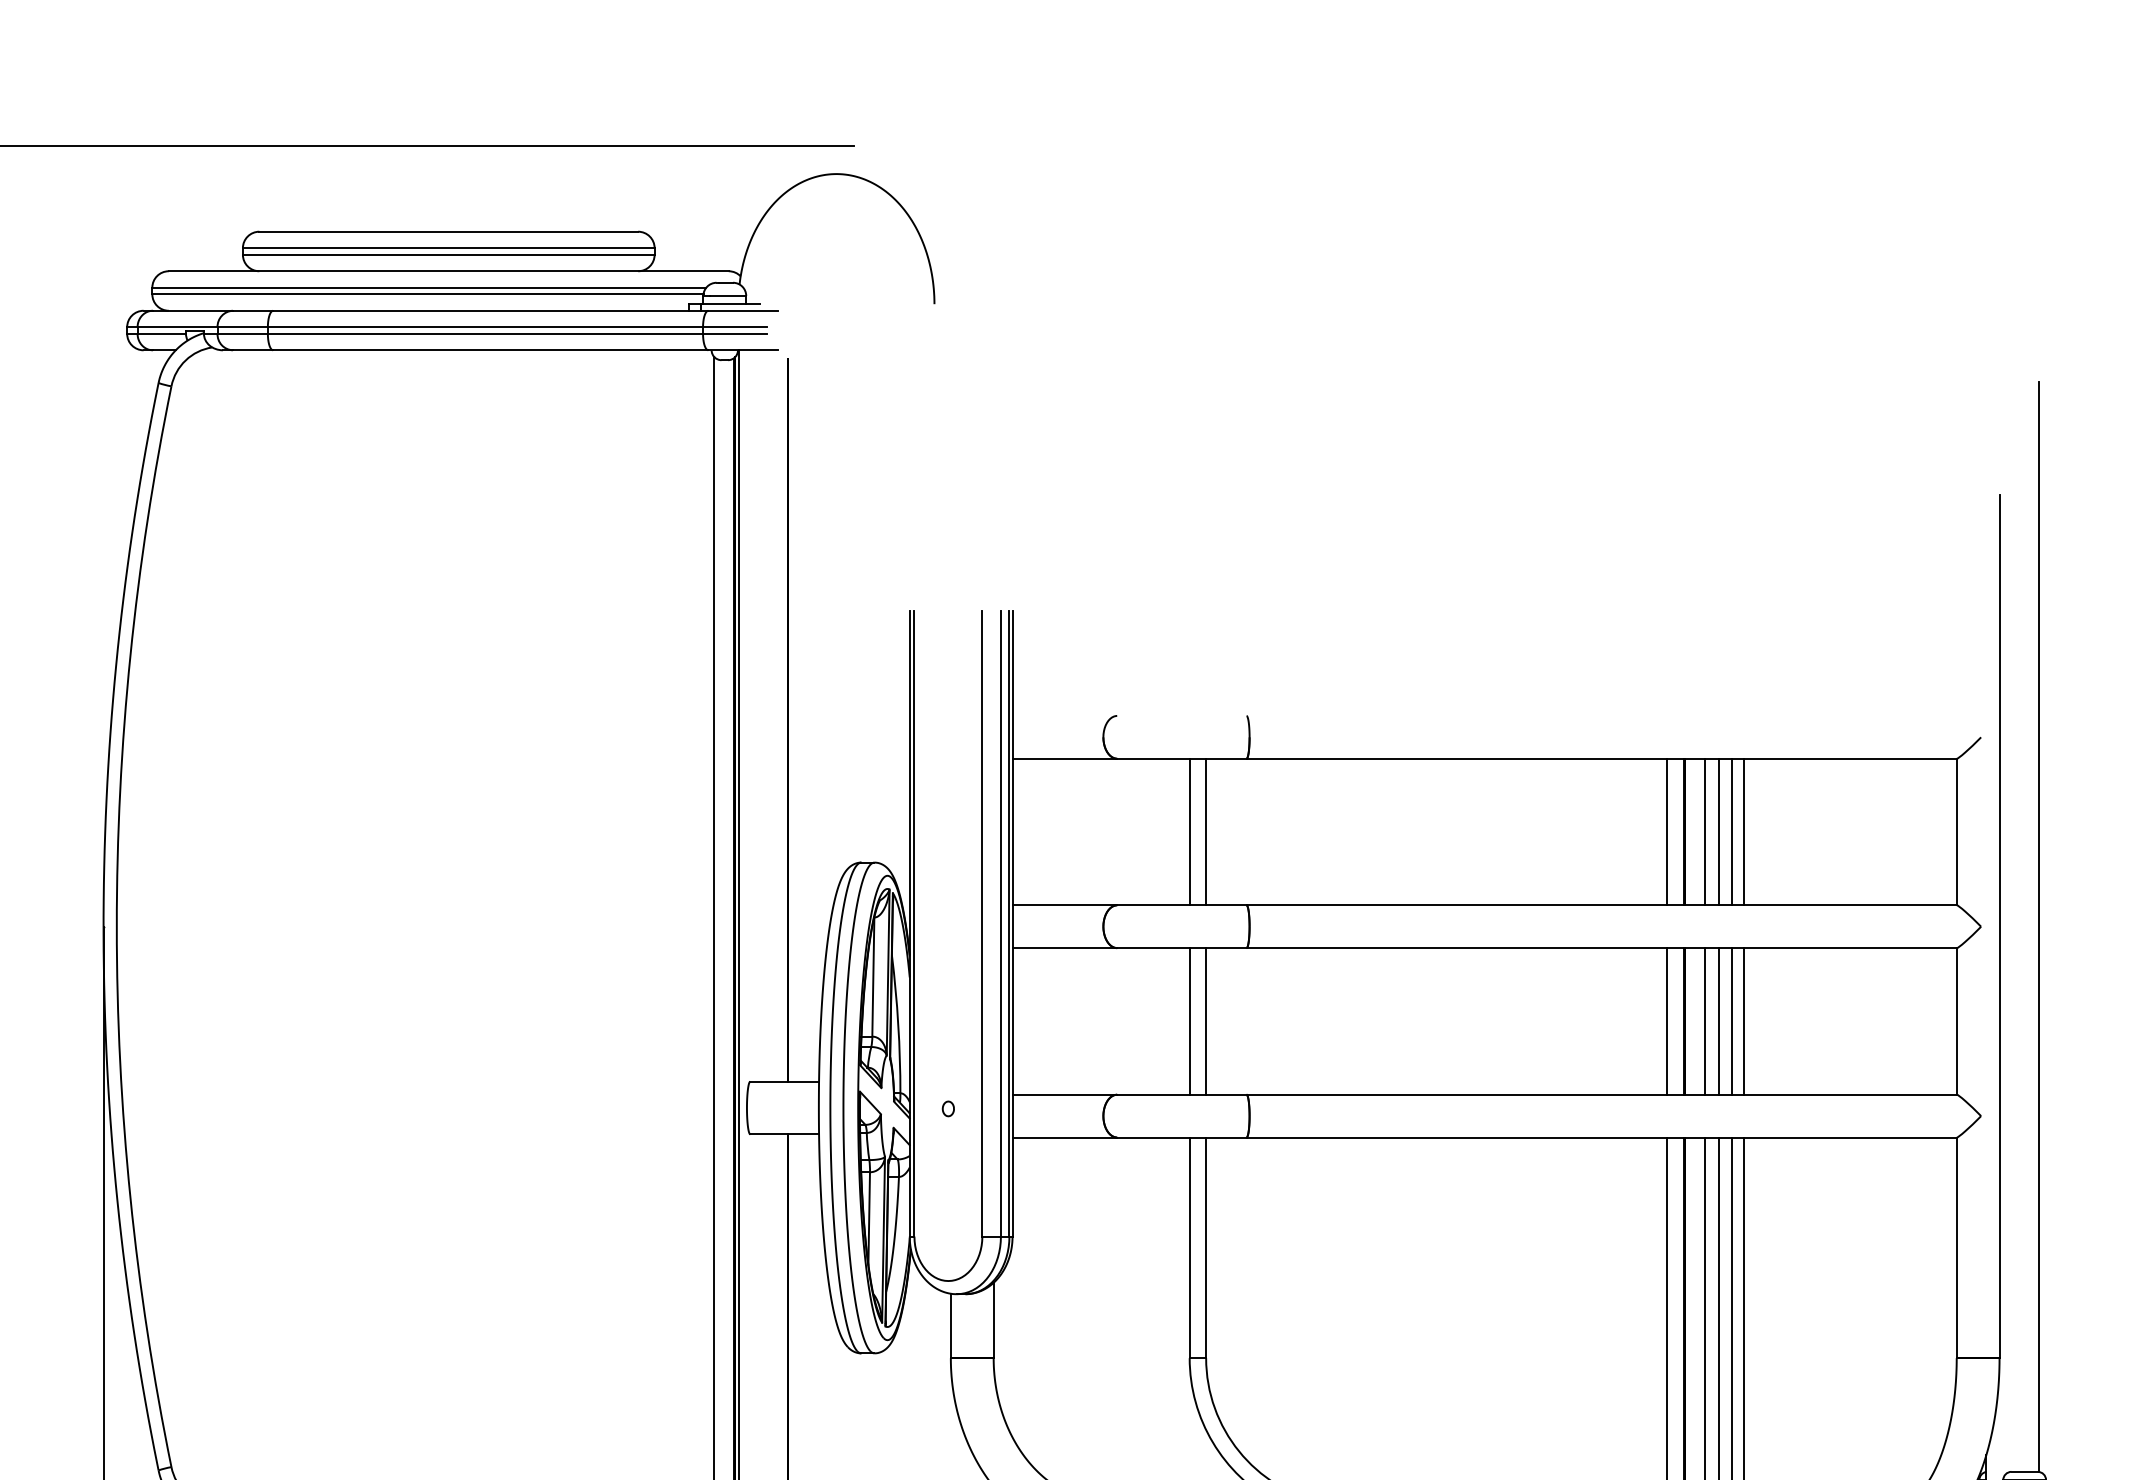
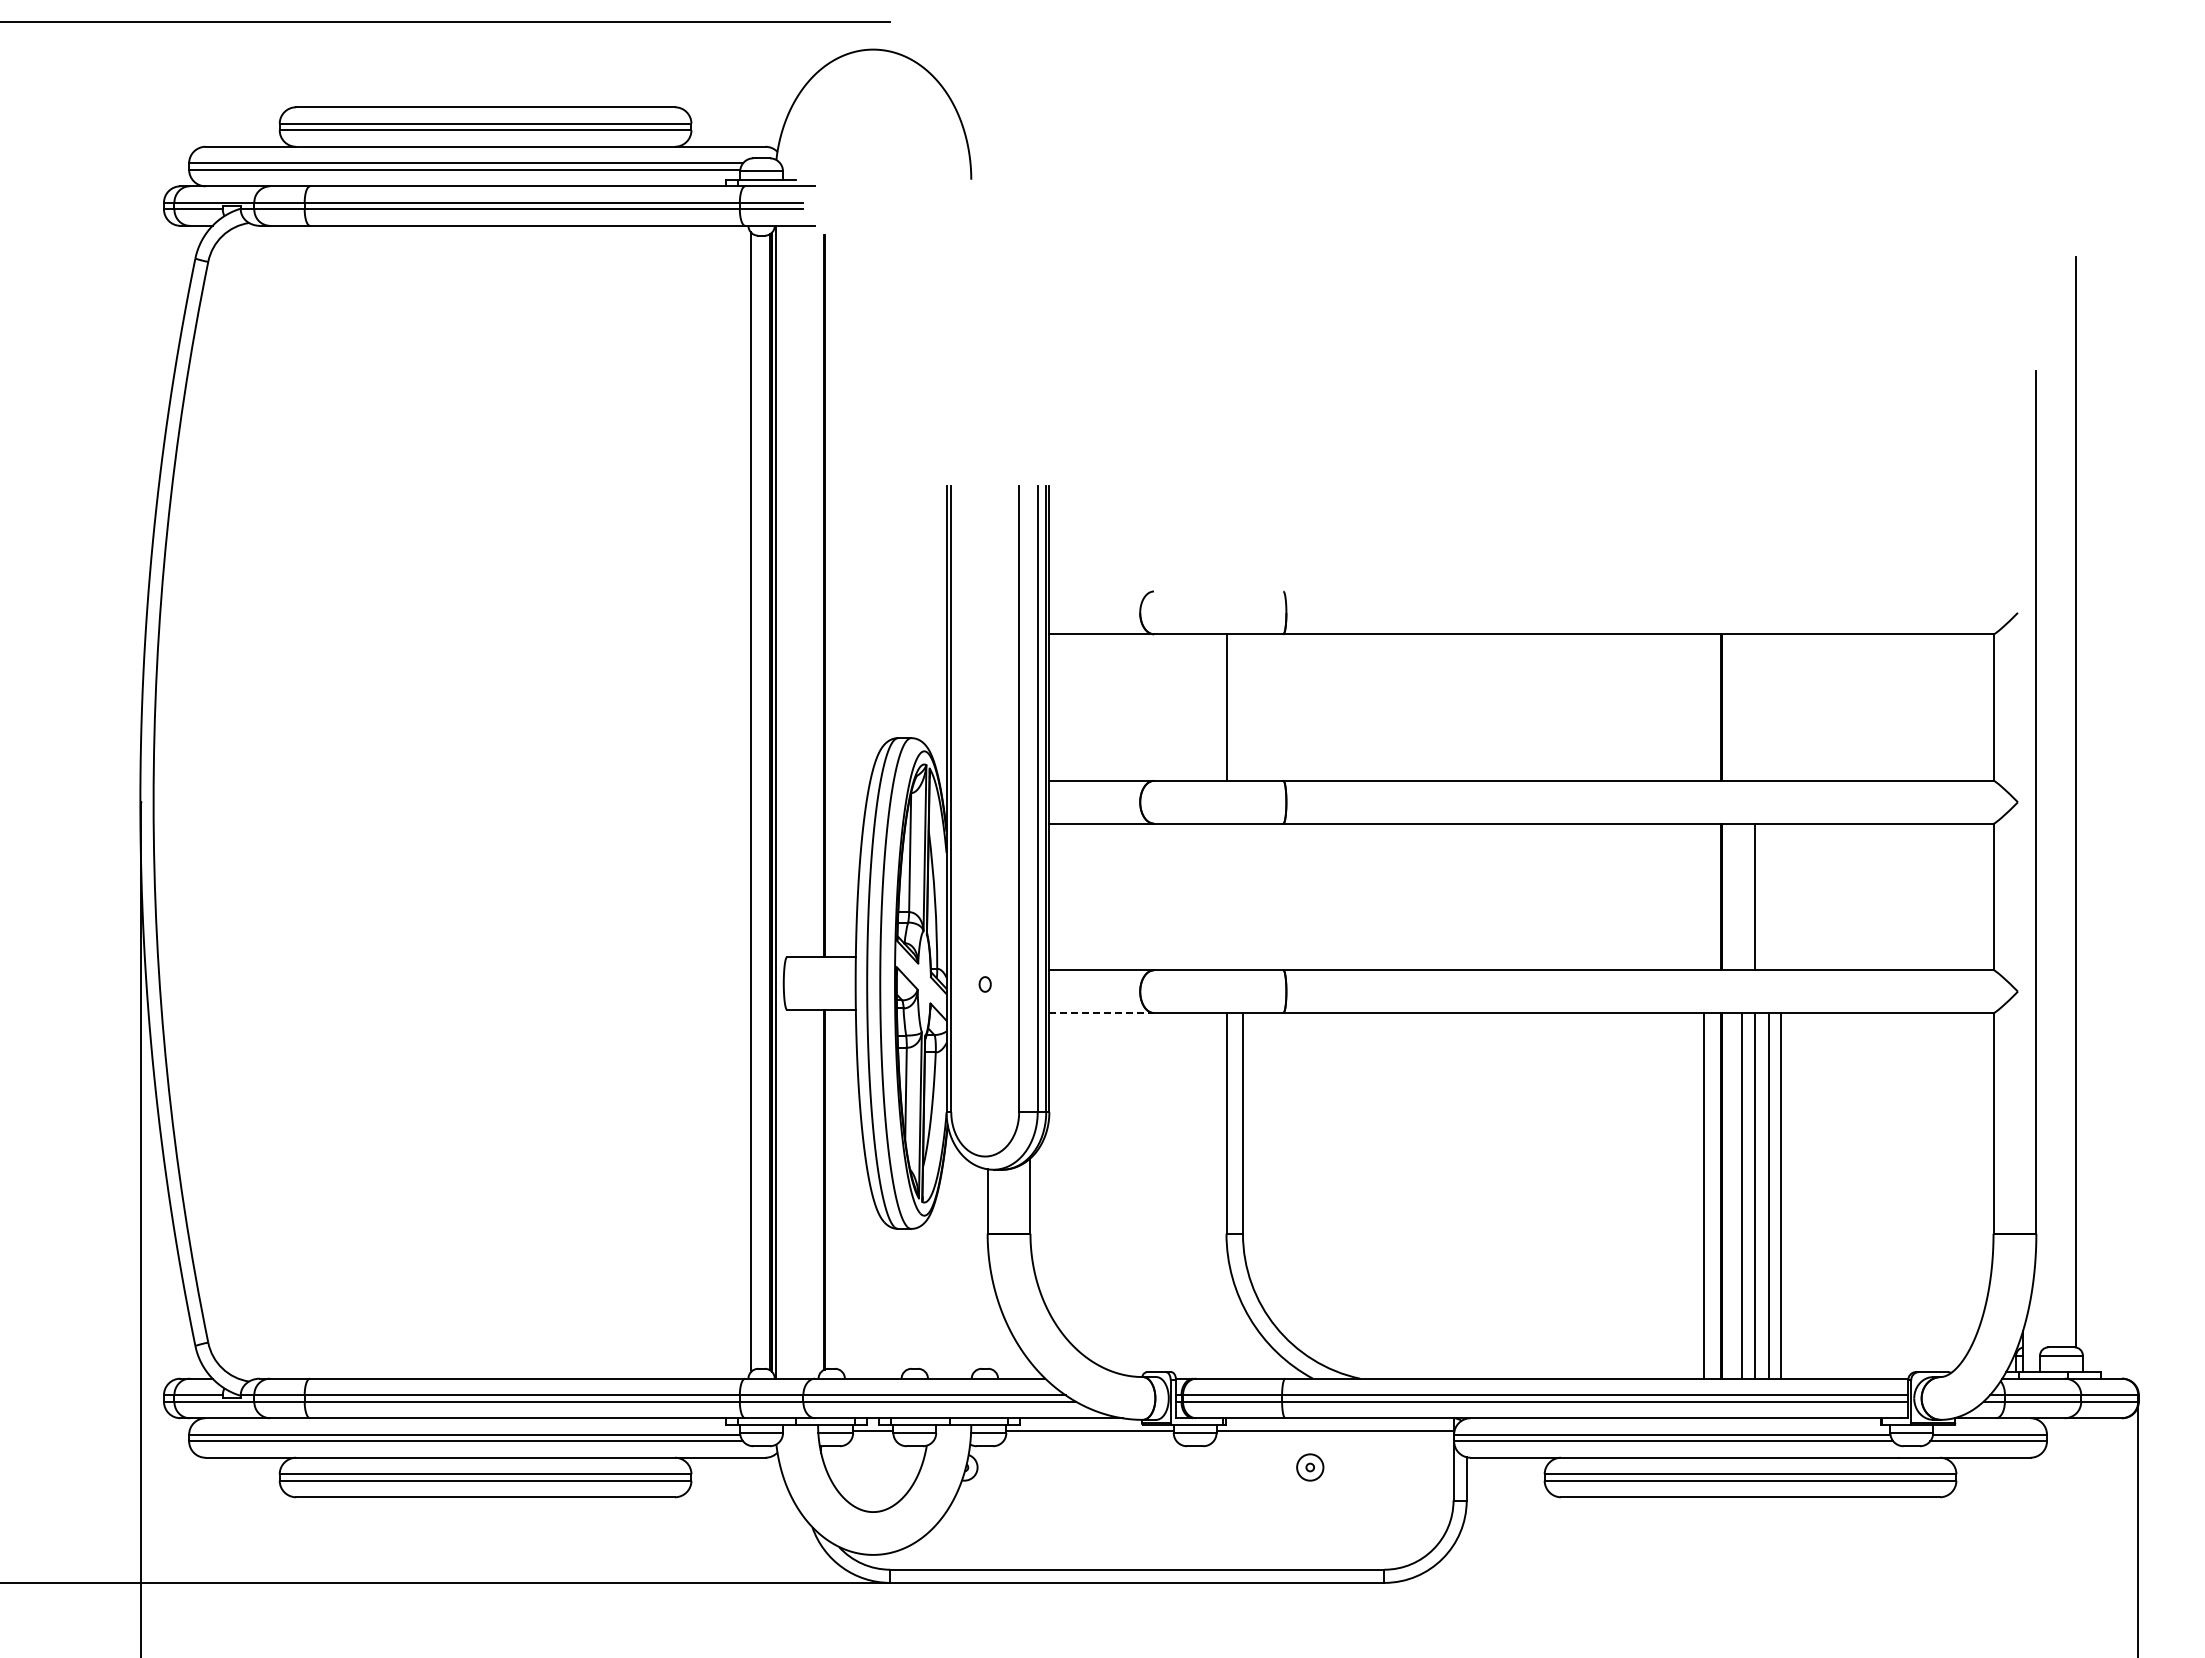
line: (1205, 831) -> (1242, 707), removed
line: (1667, 831) -> (1704, 707), removed
line: (1704, 831) -> (1741, 707), removed
line: (1718, 831) -> (1755, 707), removed
line: (1731, 831) -> (1768, 707), removed
line: (1743, 831) -> (1780, 707), removed
line: (1189, 1020) -> (1226, 896), removed
line: (1205, 1020) -> (1242, 896), removed
line: (1667, 1020) -> (1704, 896), removed
line: (1704, 1020) -> (1741, 896), removed
line: (1731, 1020) -> (1768, 896), removed
line: (1743, 1020) -> (1780, 896), removed
line: (1065, 1137) -> (1102, 1013), solid -> dashed

